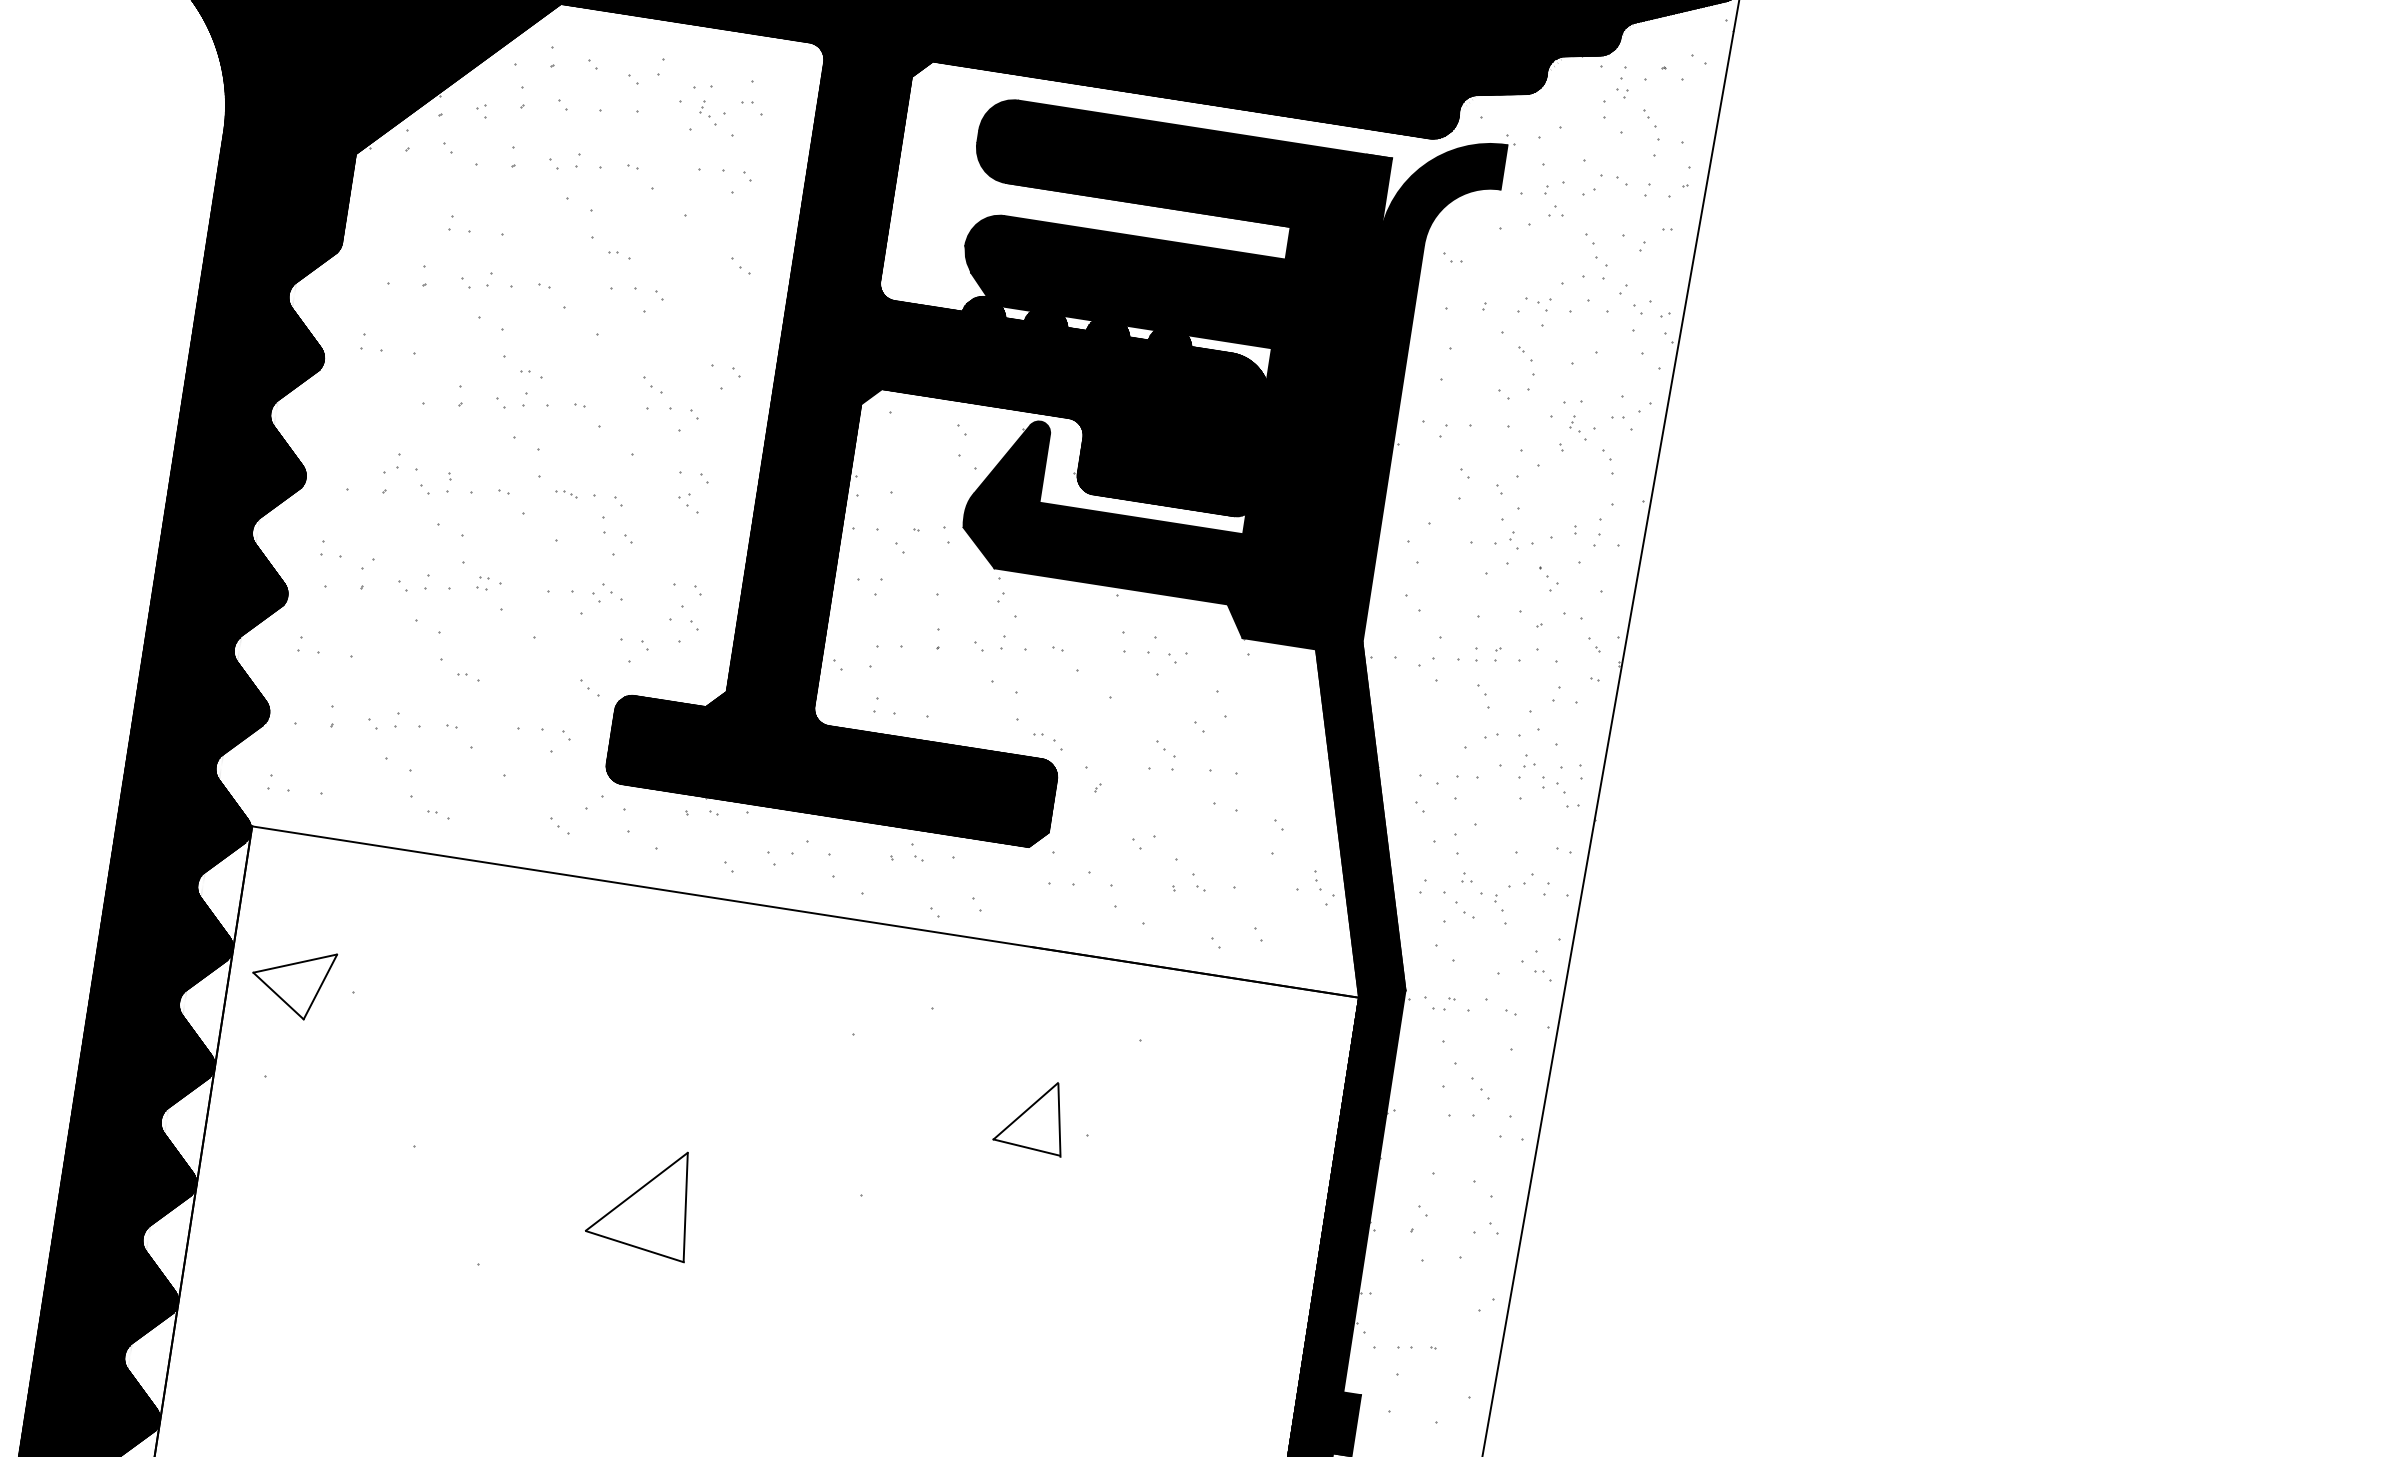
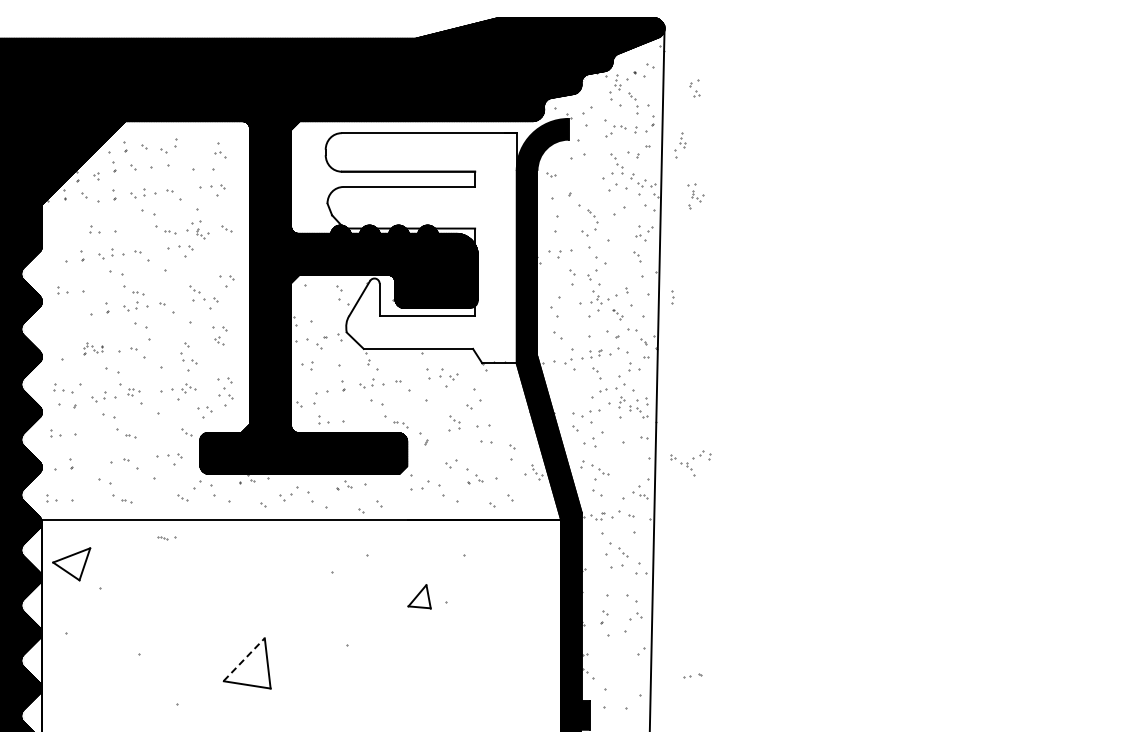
part: (703, 102) -> (197, 229), moved
part: (1553, 199) -> (694, 88), moved
part: (1737, 238) -> (680, 145), added
part: (1534, 310) -> (592, 192), removed
fill: (1148, 372) -> (420, 248), removed
part: (1577, 428) -> (695, 196), moved
part: (415, 477) -> (92, 348), size x0.6
part: (574, 495) -> (166, 538), moved
part: (1597, 534) -> (672, 297), moved
part: (365, 574) -> (76, 396), size x1.6
part: (382, 721) -> (94, 462), removed
part: (1502, 897) -> (690, 463), moved
part: (291, 982) -> (71, 564), moved
part: (1031, 1114) -> (419, 596), size x0.7
line: (637, 1191) -> (244, 659), solid -> dashed
part: (1417, 1347) -> (692, 675), moved

